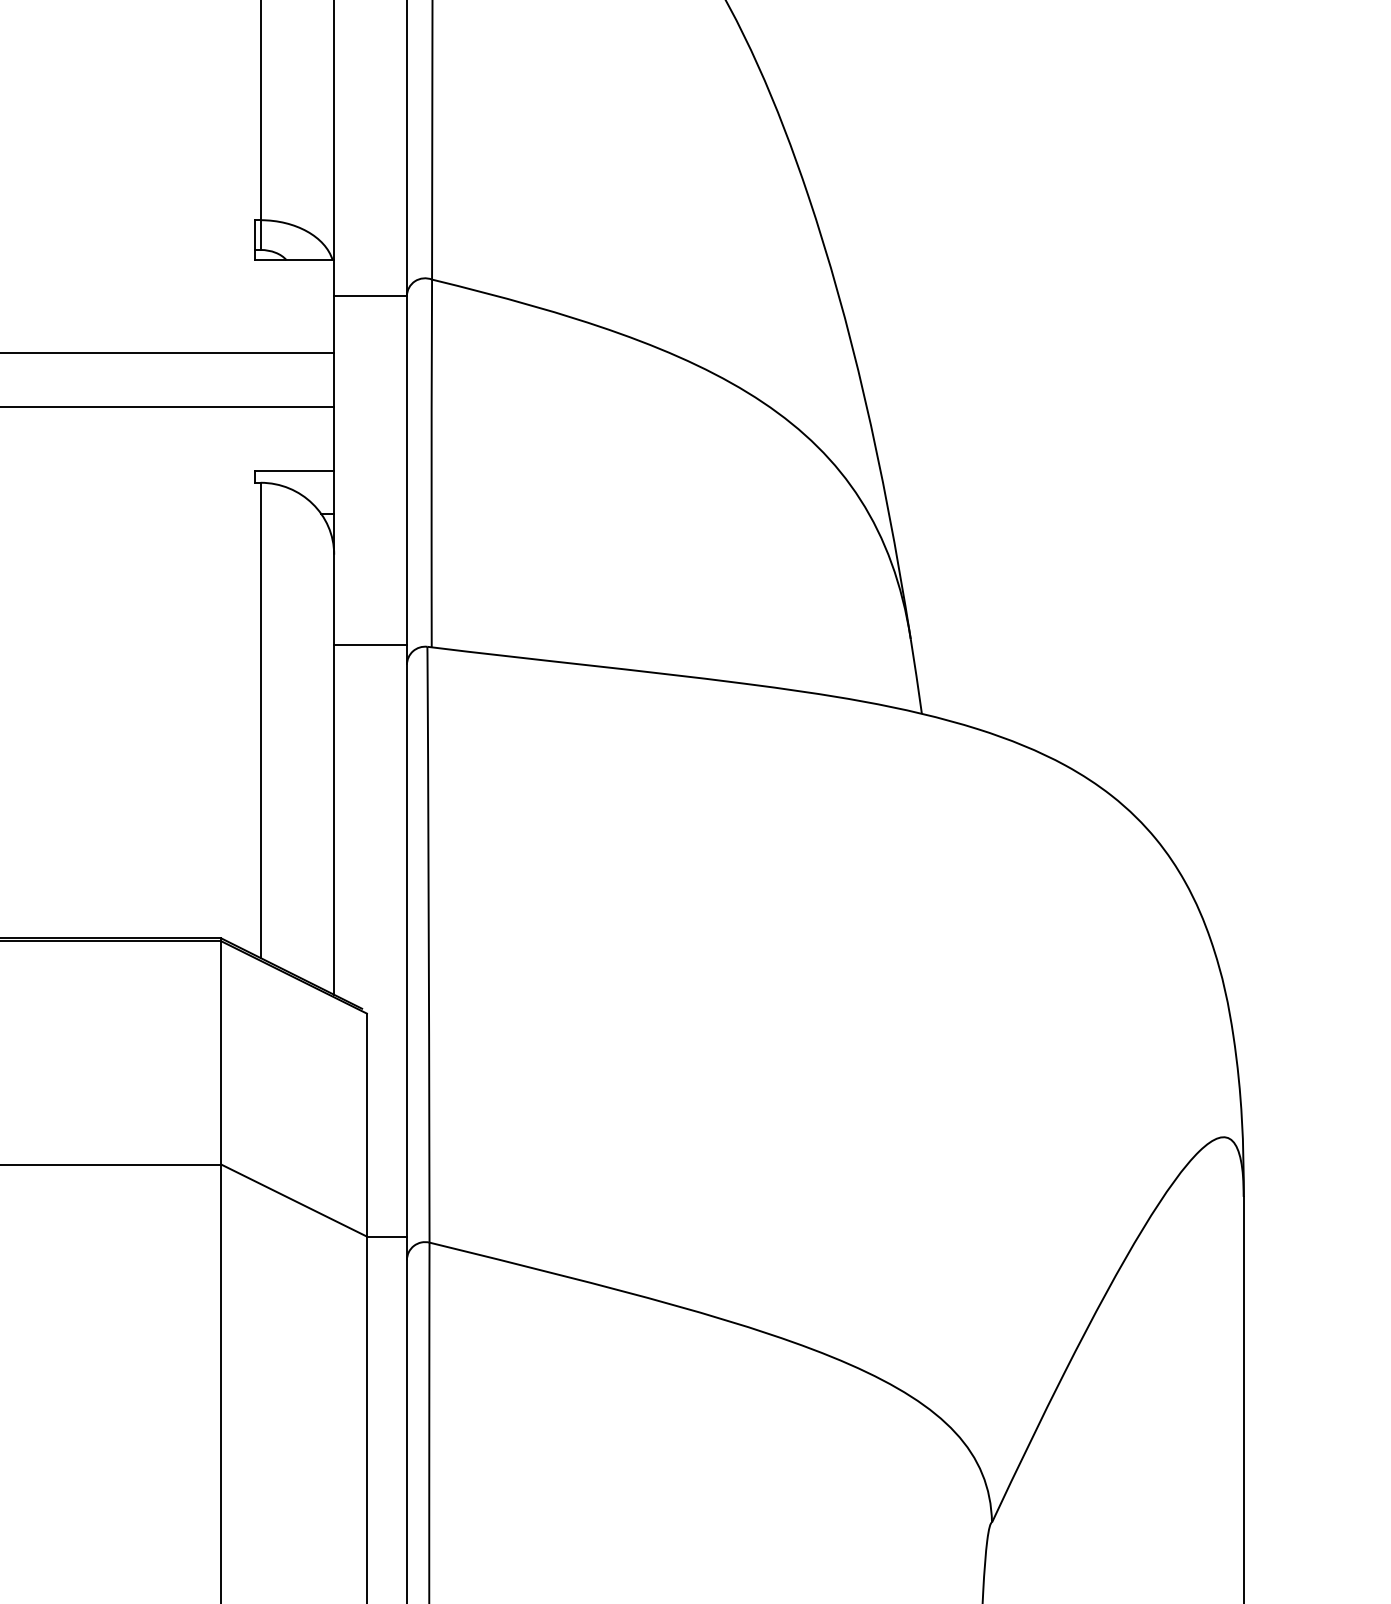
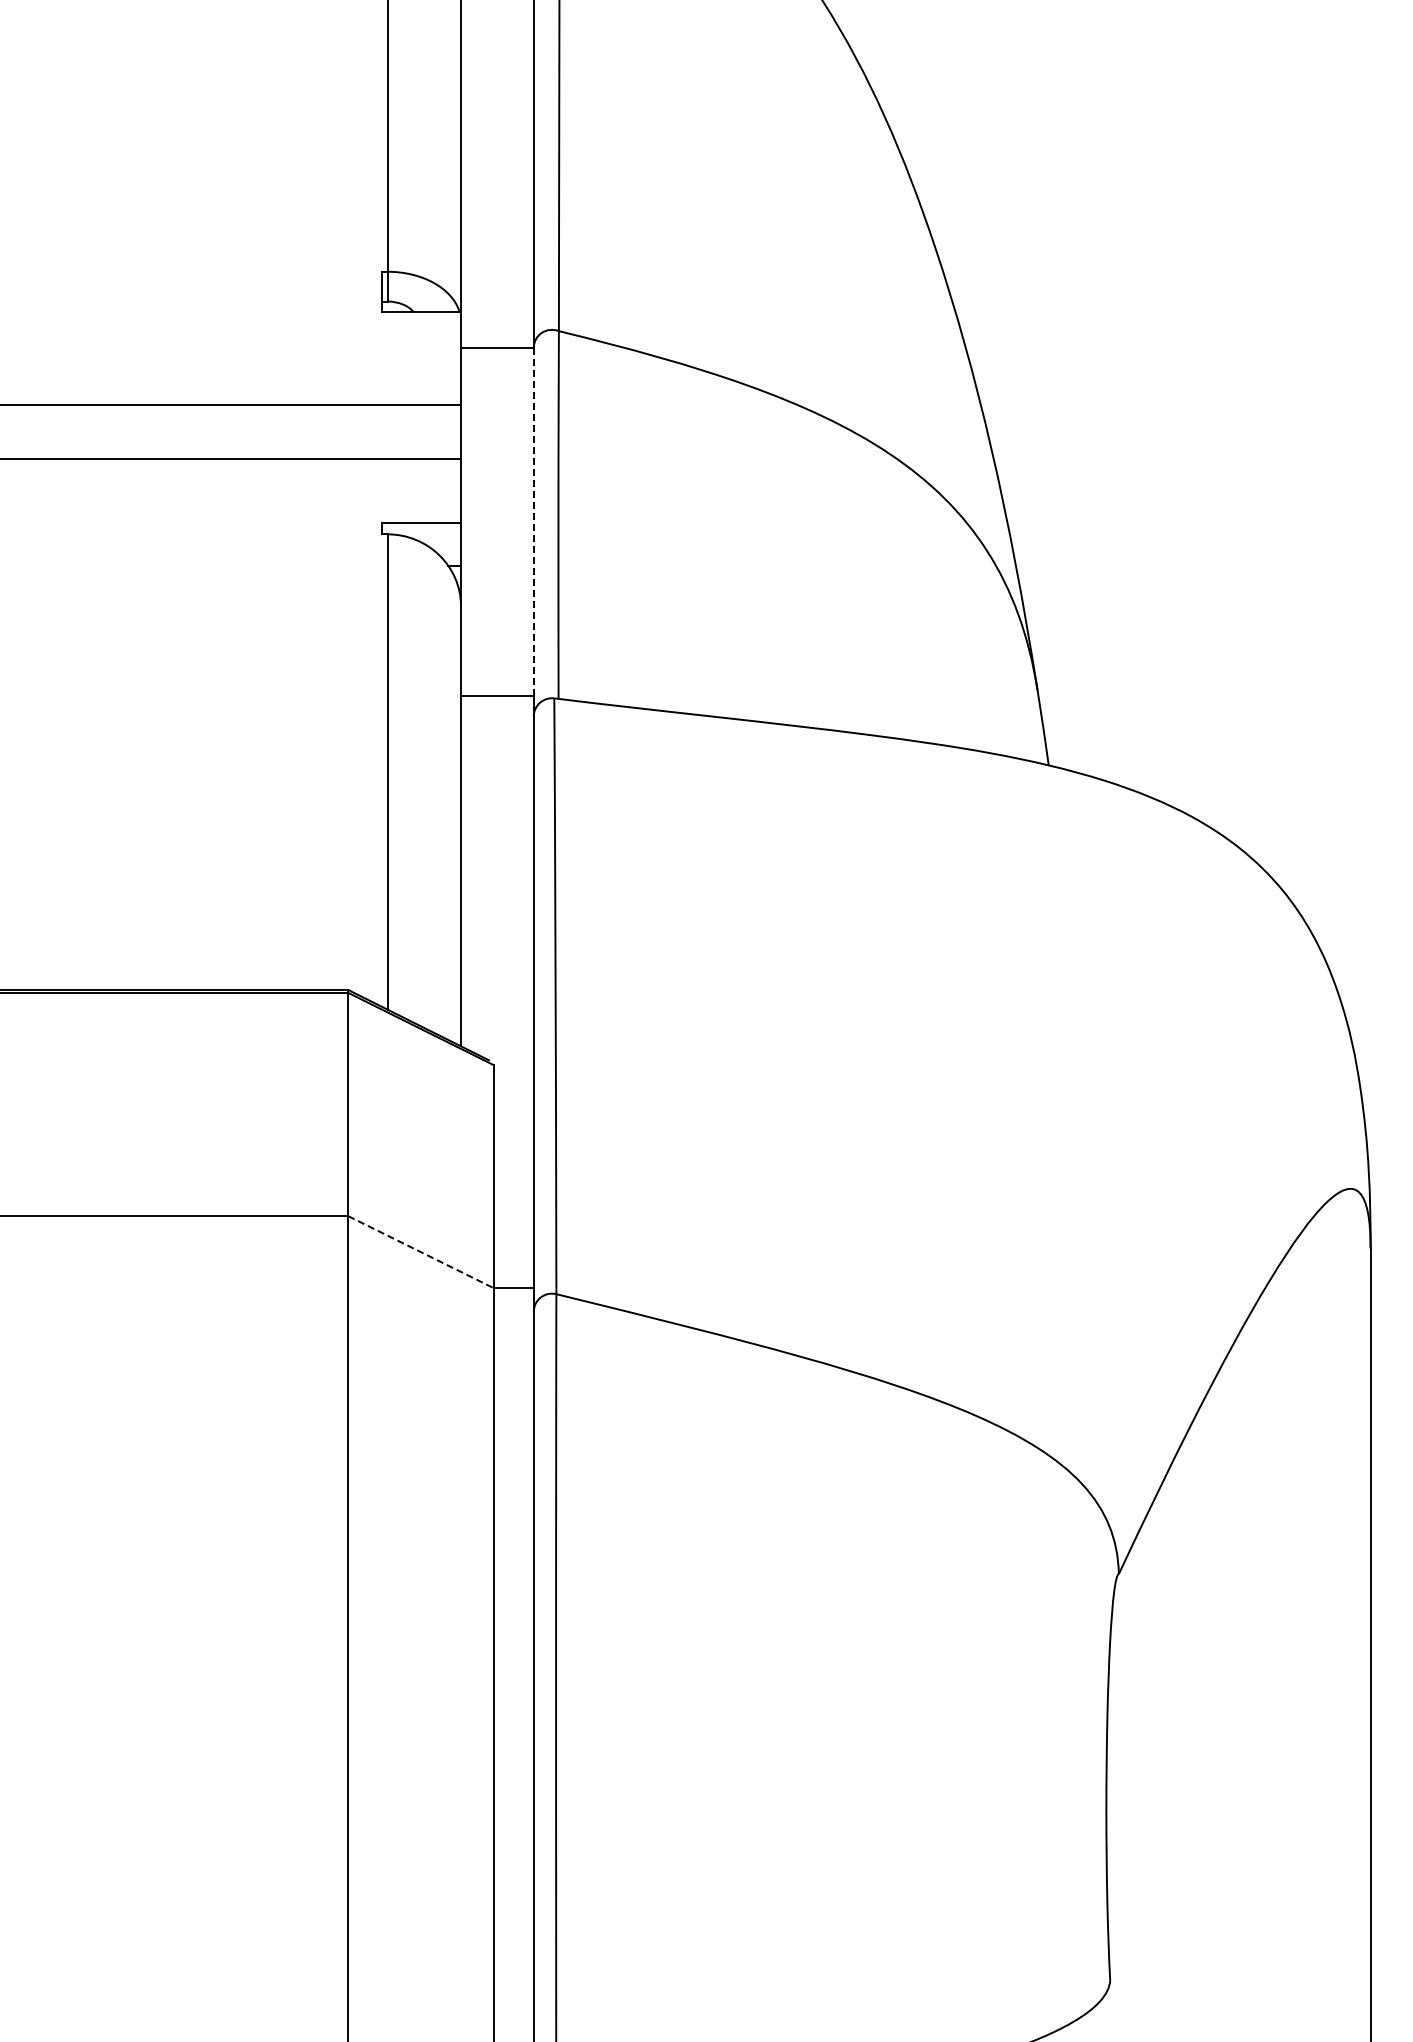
line: (406, 470) -> (533, 522), solid -> dashed
line: (294, 1200) -> (421, 1252), solid -> dashed

